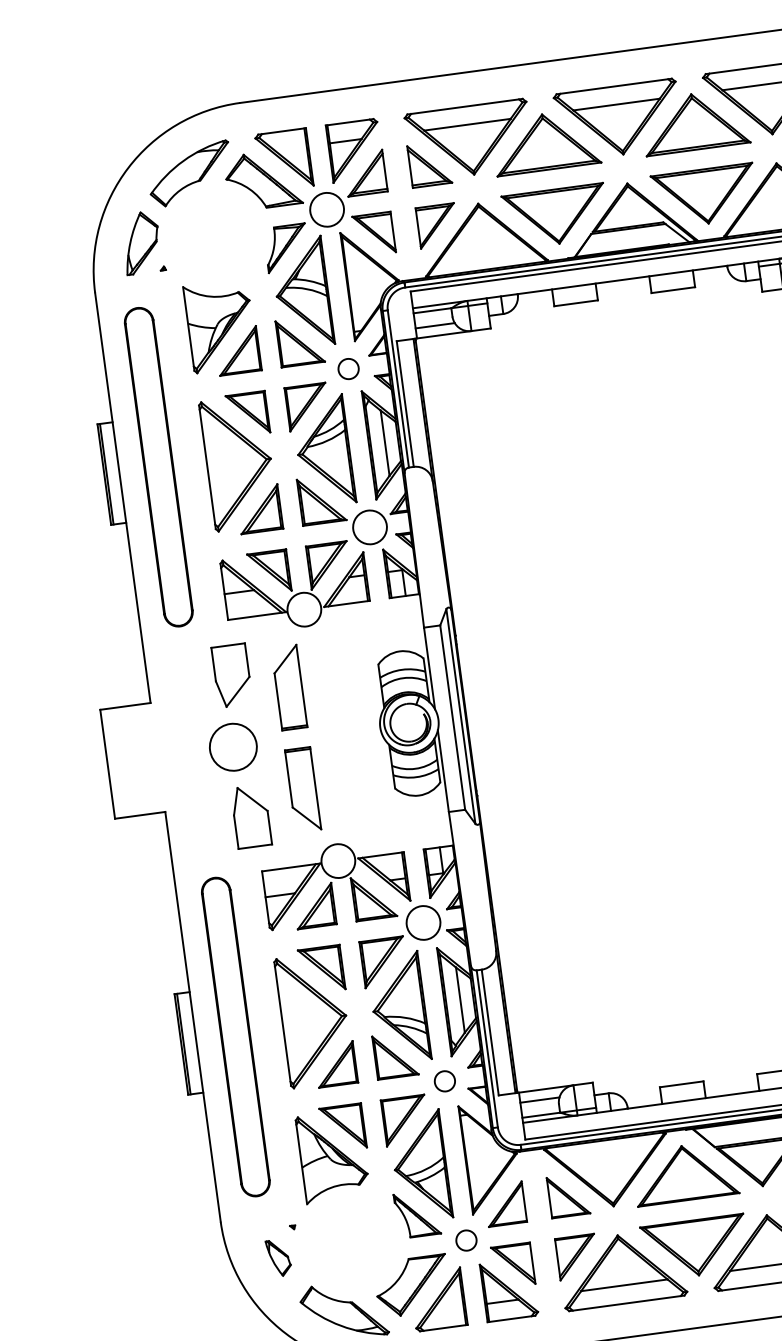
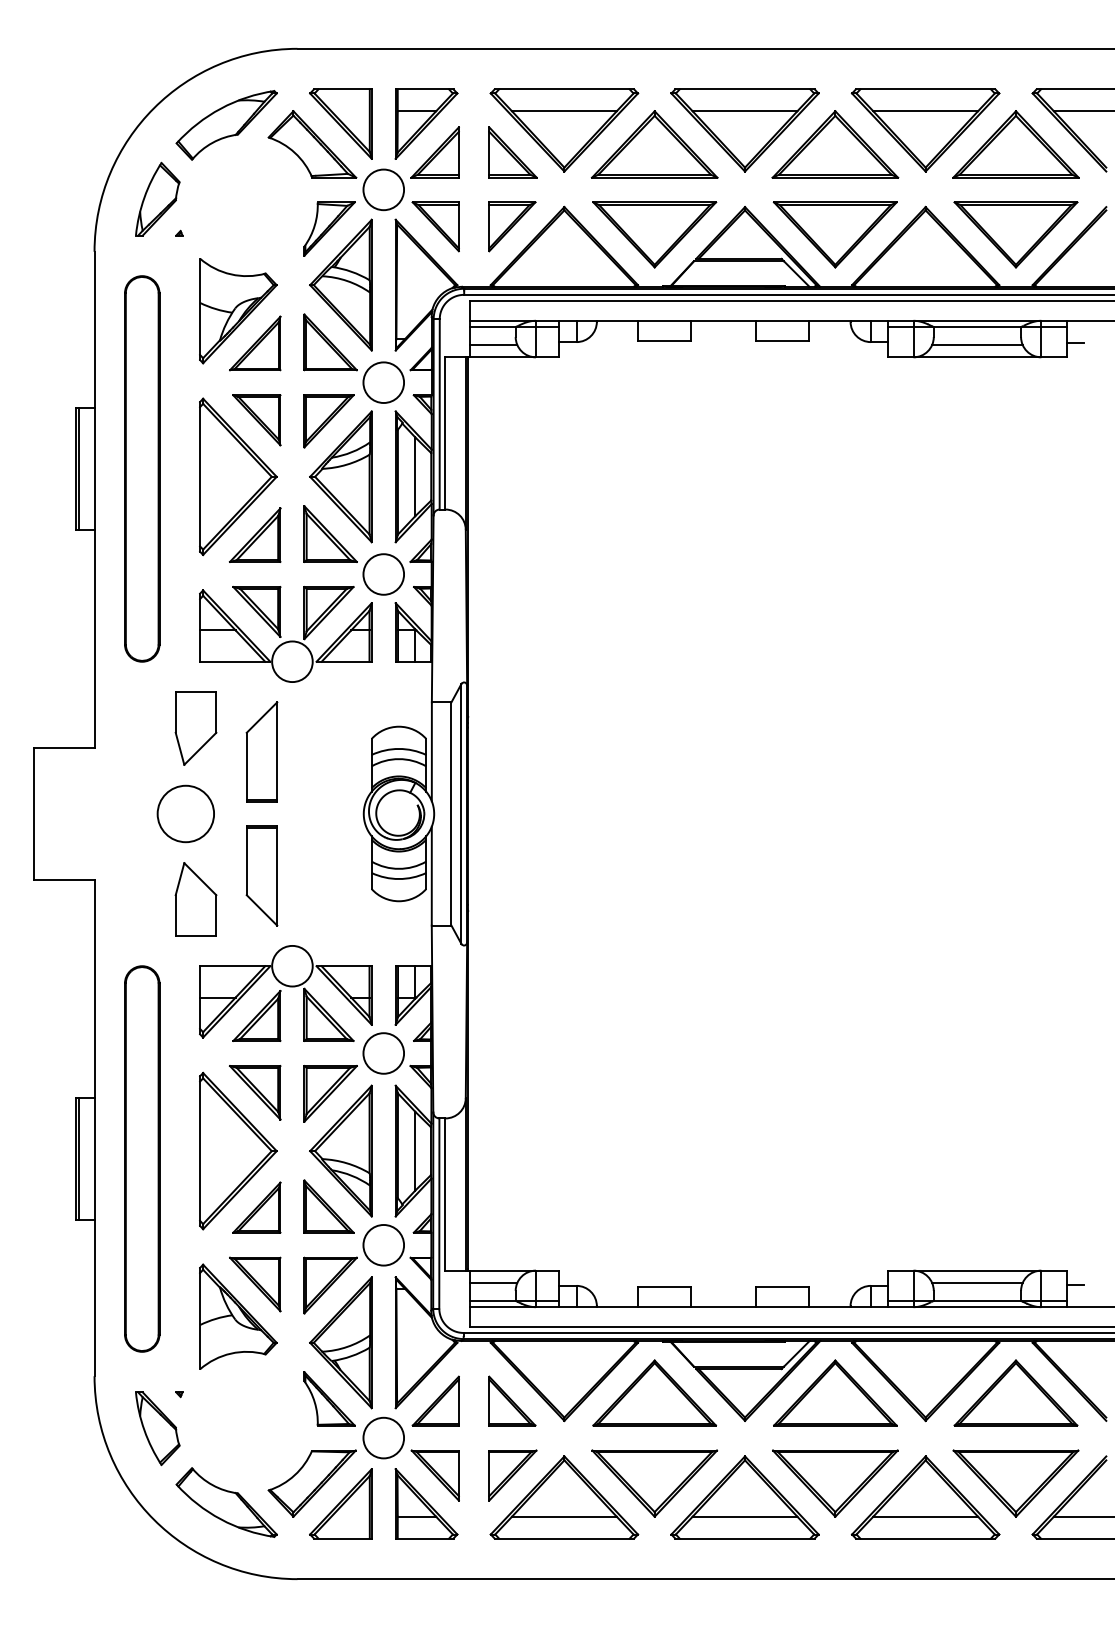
circle: (348, 368) -> (383, 382), size x1.67
circle: (444, 1080) -> (383, 1244), size x1.67
circle: (466, 1240) -> (383, 1437), size x1.67
part: (278, 1257) -> (157, 1428), size x1.67

